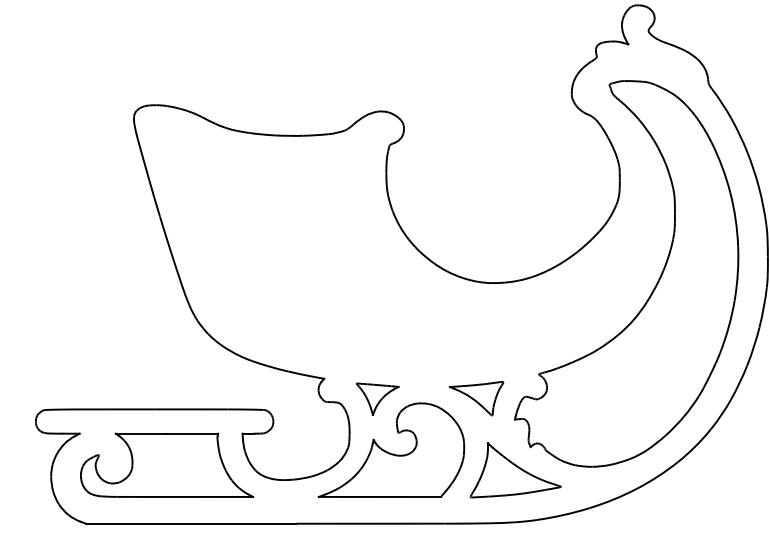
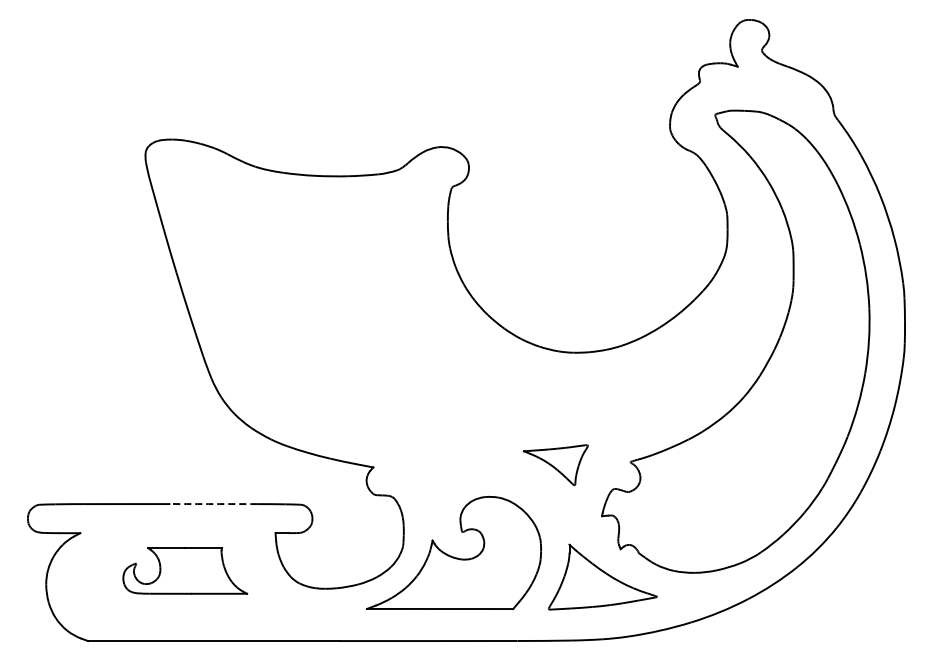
part: (377, 398) -> (437, 491), removed
part: (476, 398) -> (555, 465), moved
arc: (190, 409) -> (213, 504), solid -> dashed
part: (167, 464) -> (185, 570), size x0.6

